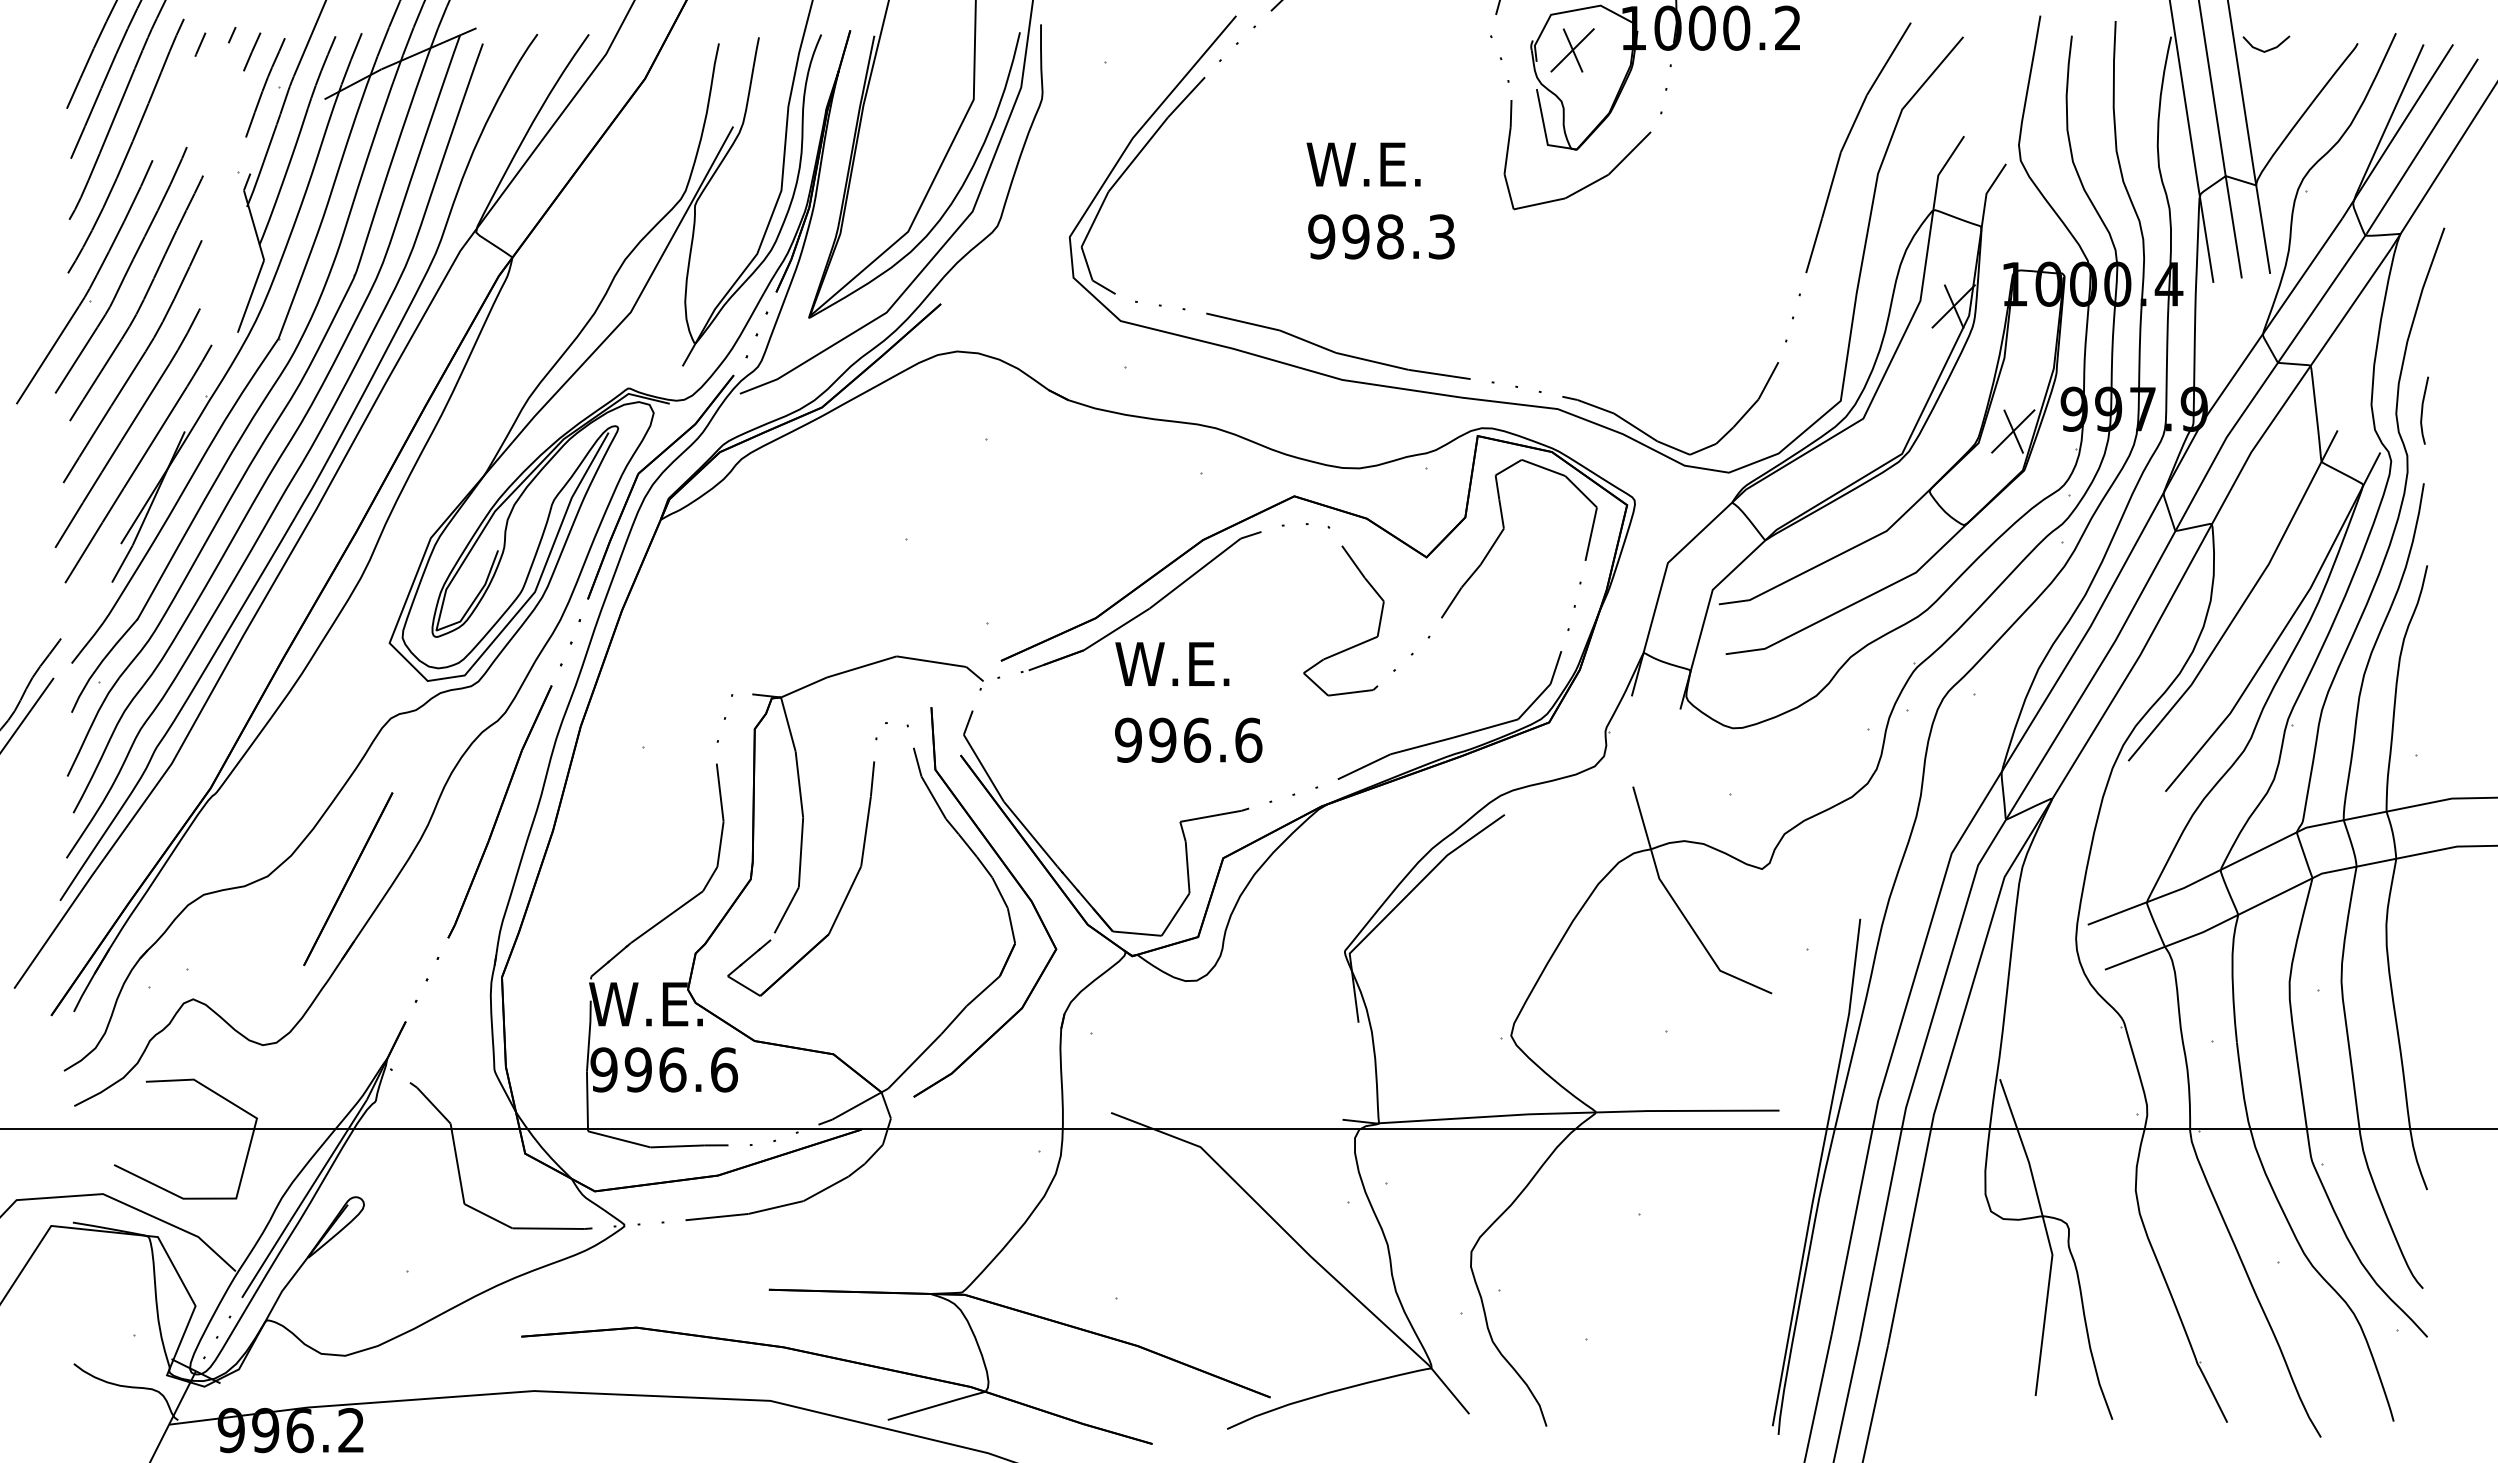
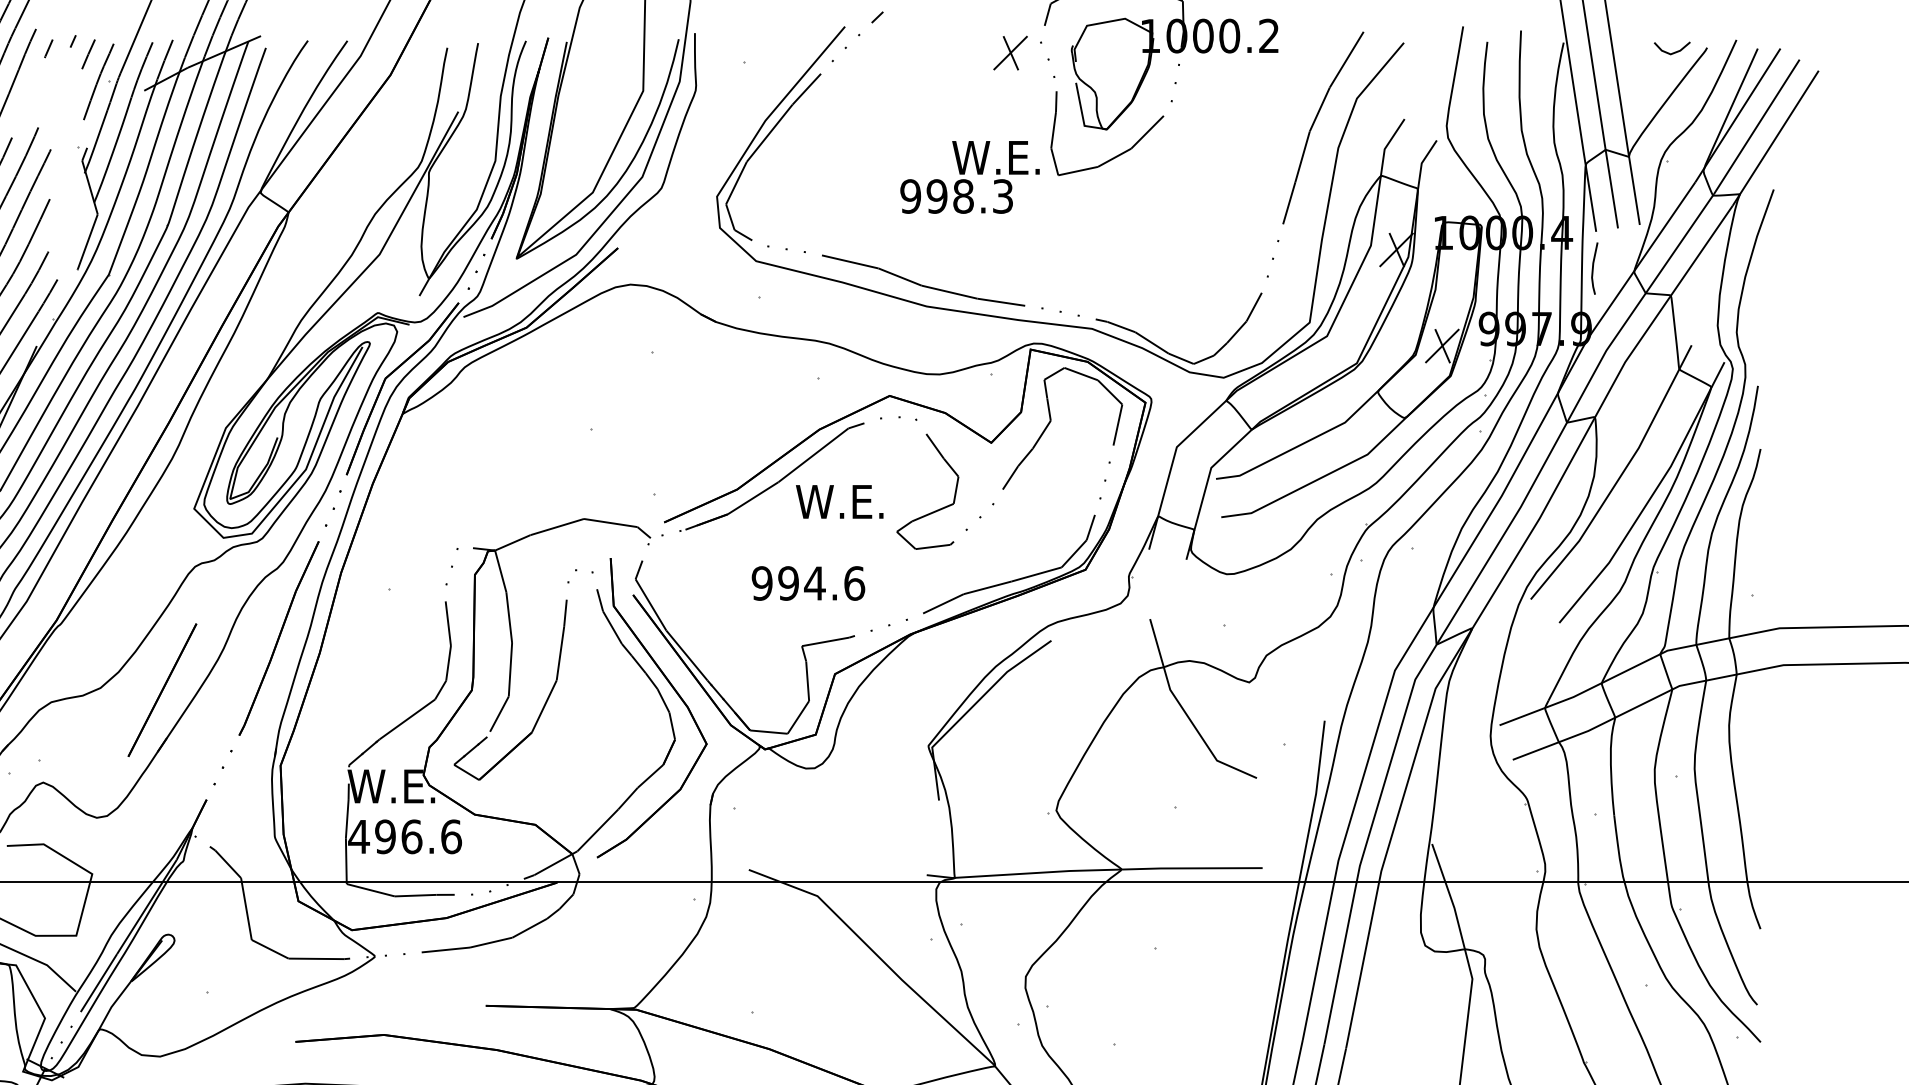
line: (2267, 49) -> (1673, 52), moved
part: (1572, 50) -> (1010, 53), moved
text: (1363, 164) -> (995, 157), moved
line: (2423, 409) -> (1593, 267), moved
text: (1172, 663) -> (839, 501), moved
text: (1196, 739) -> (814, 582), 996.6 -> 994.6
text: (603, 1069) -> (358, 836), 996.6 -> 496.6

